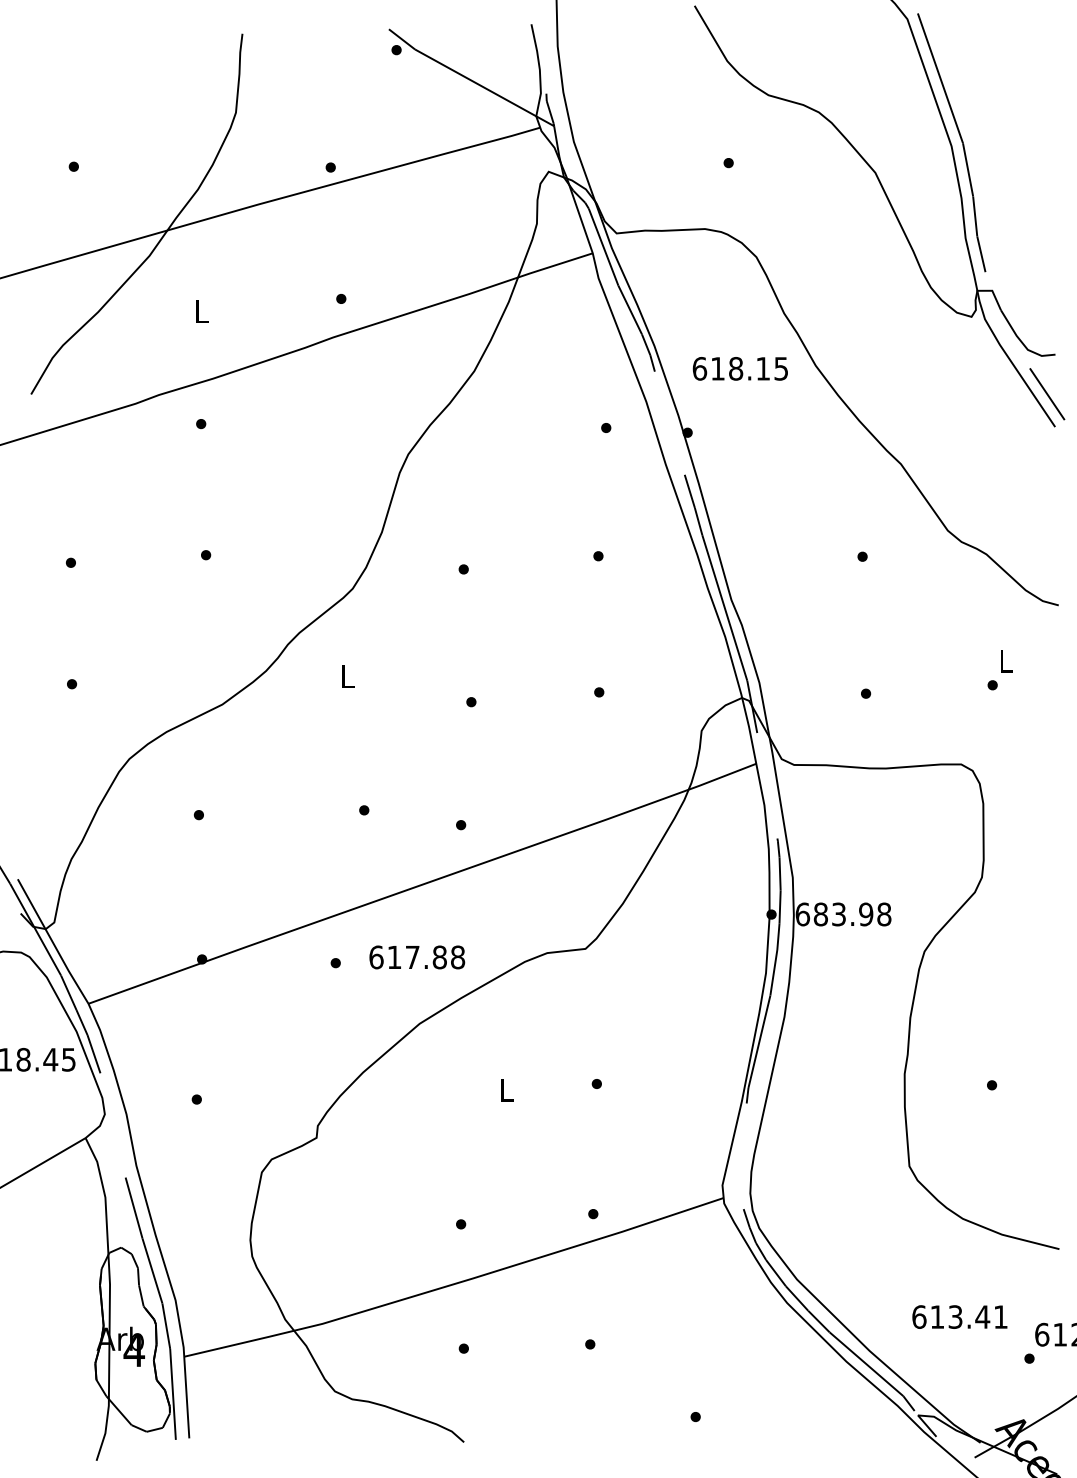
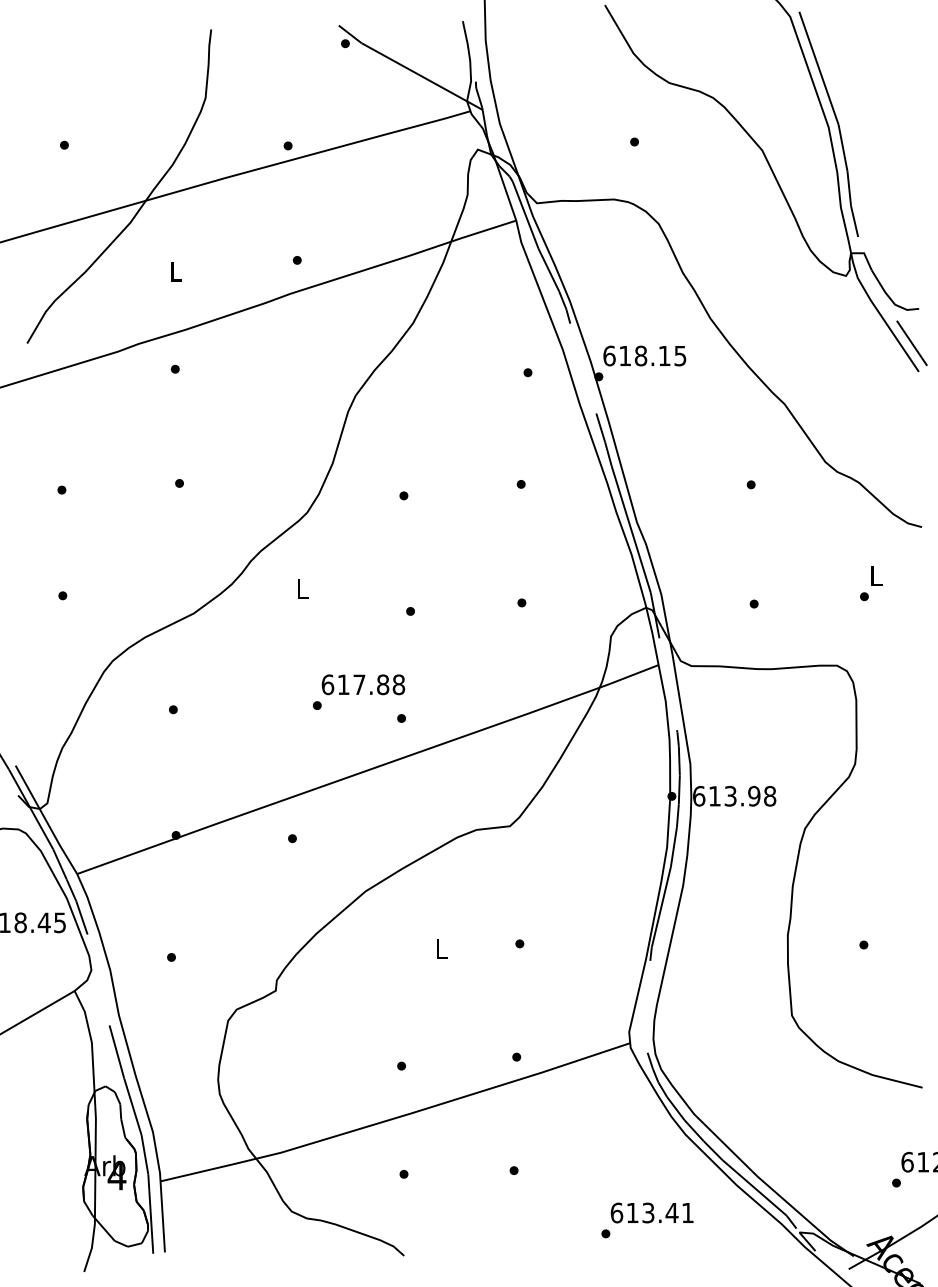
text: (739, 368) -> (644, 355), moved
text: (820, 914) -> (714, 796), 683.98 -> 613.98
text: (417, 957) -> (363, 684), moved
text: (959, 1316) -> (651, 1212), moved

